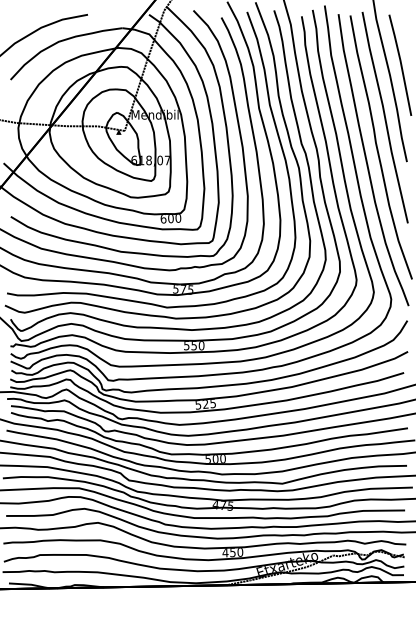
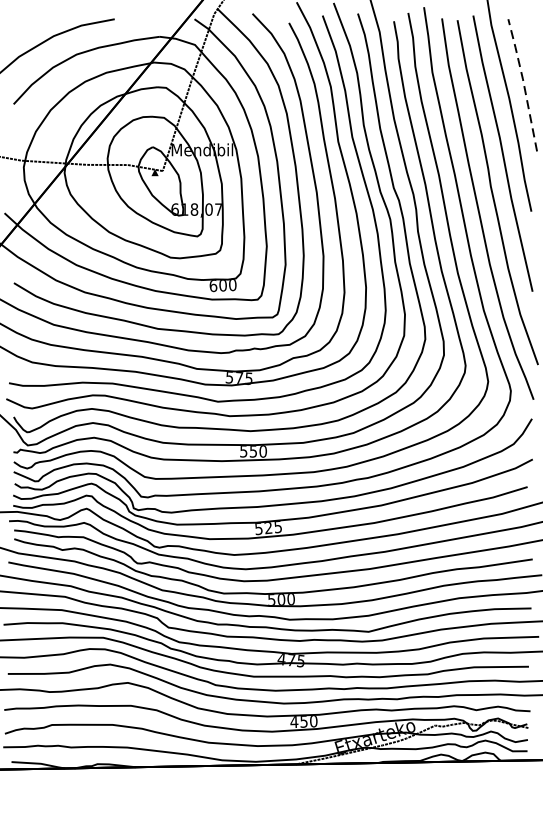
line: (401, 63) -> (524, 82), solid -> dashed

